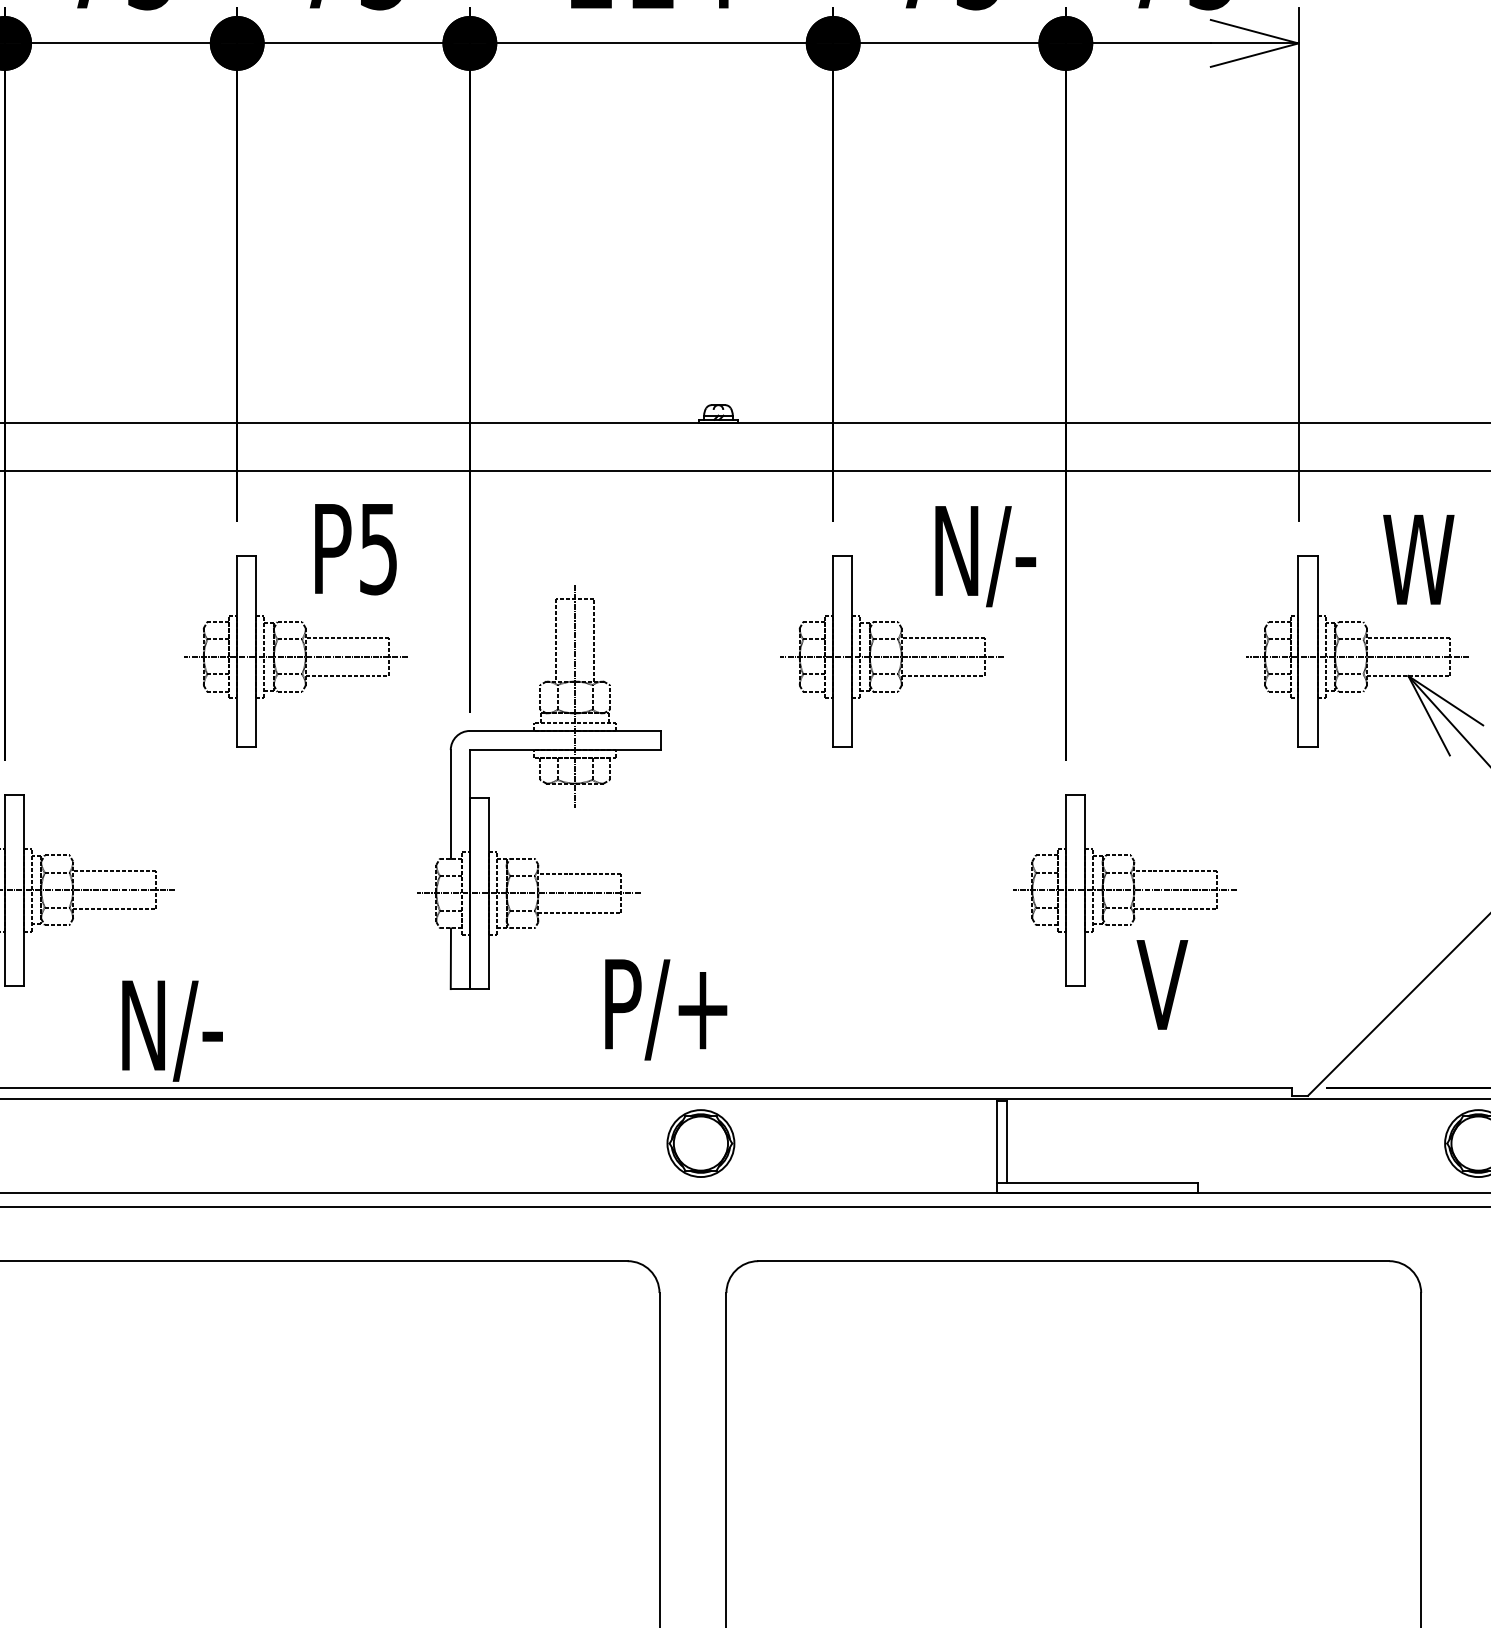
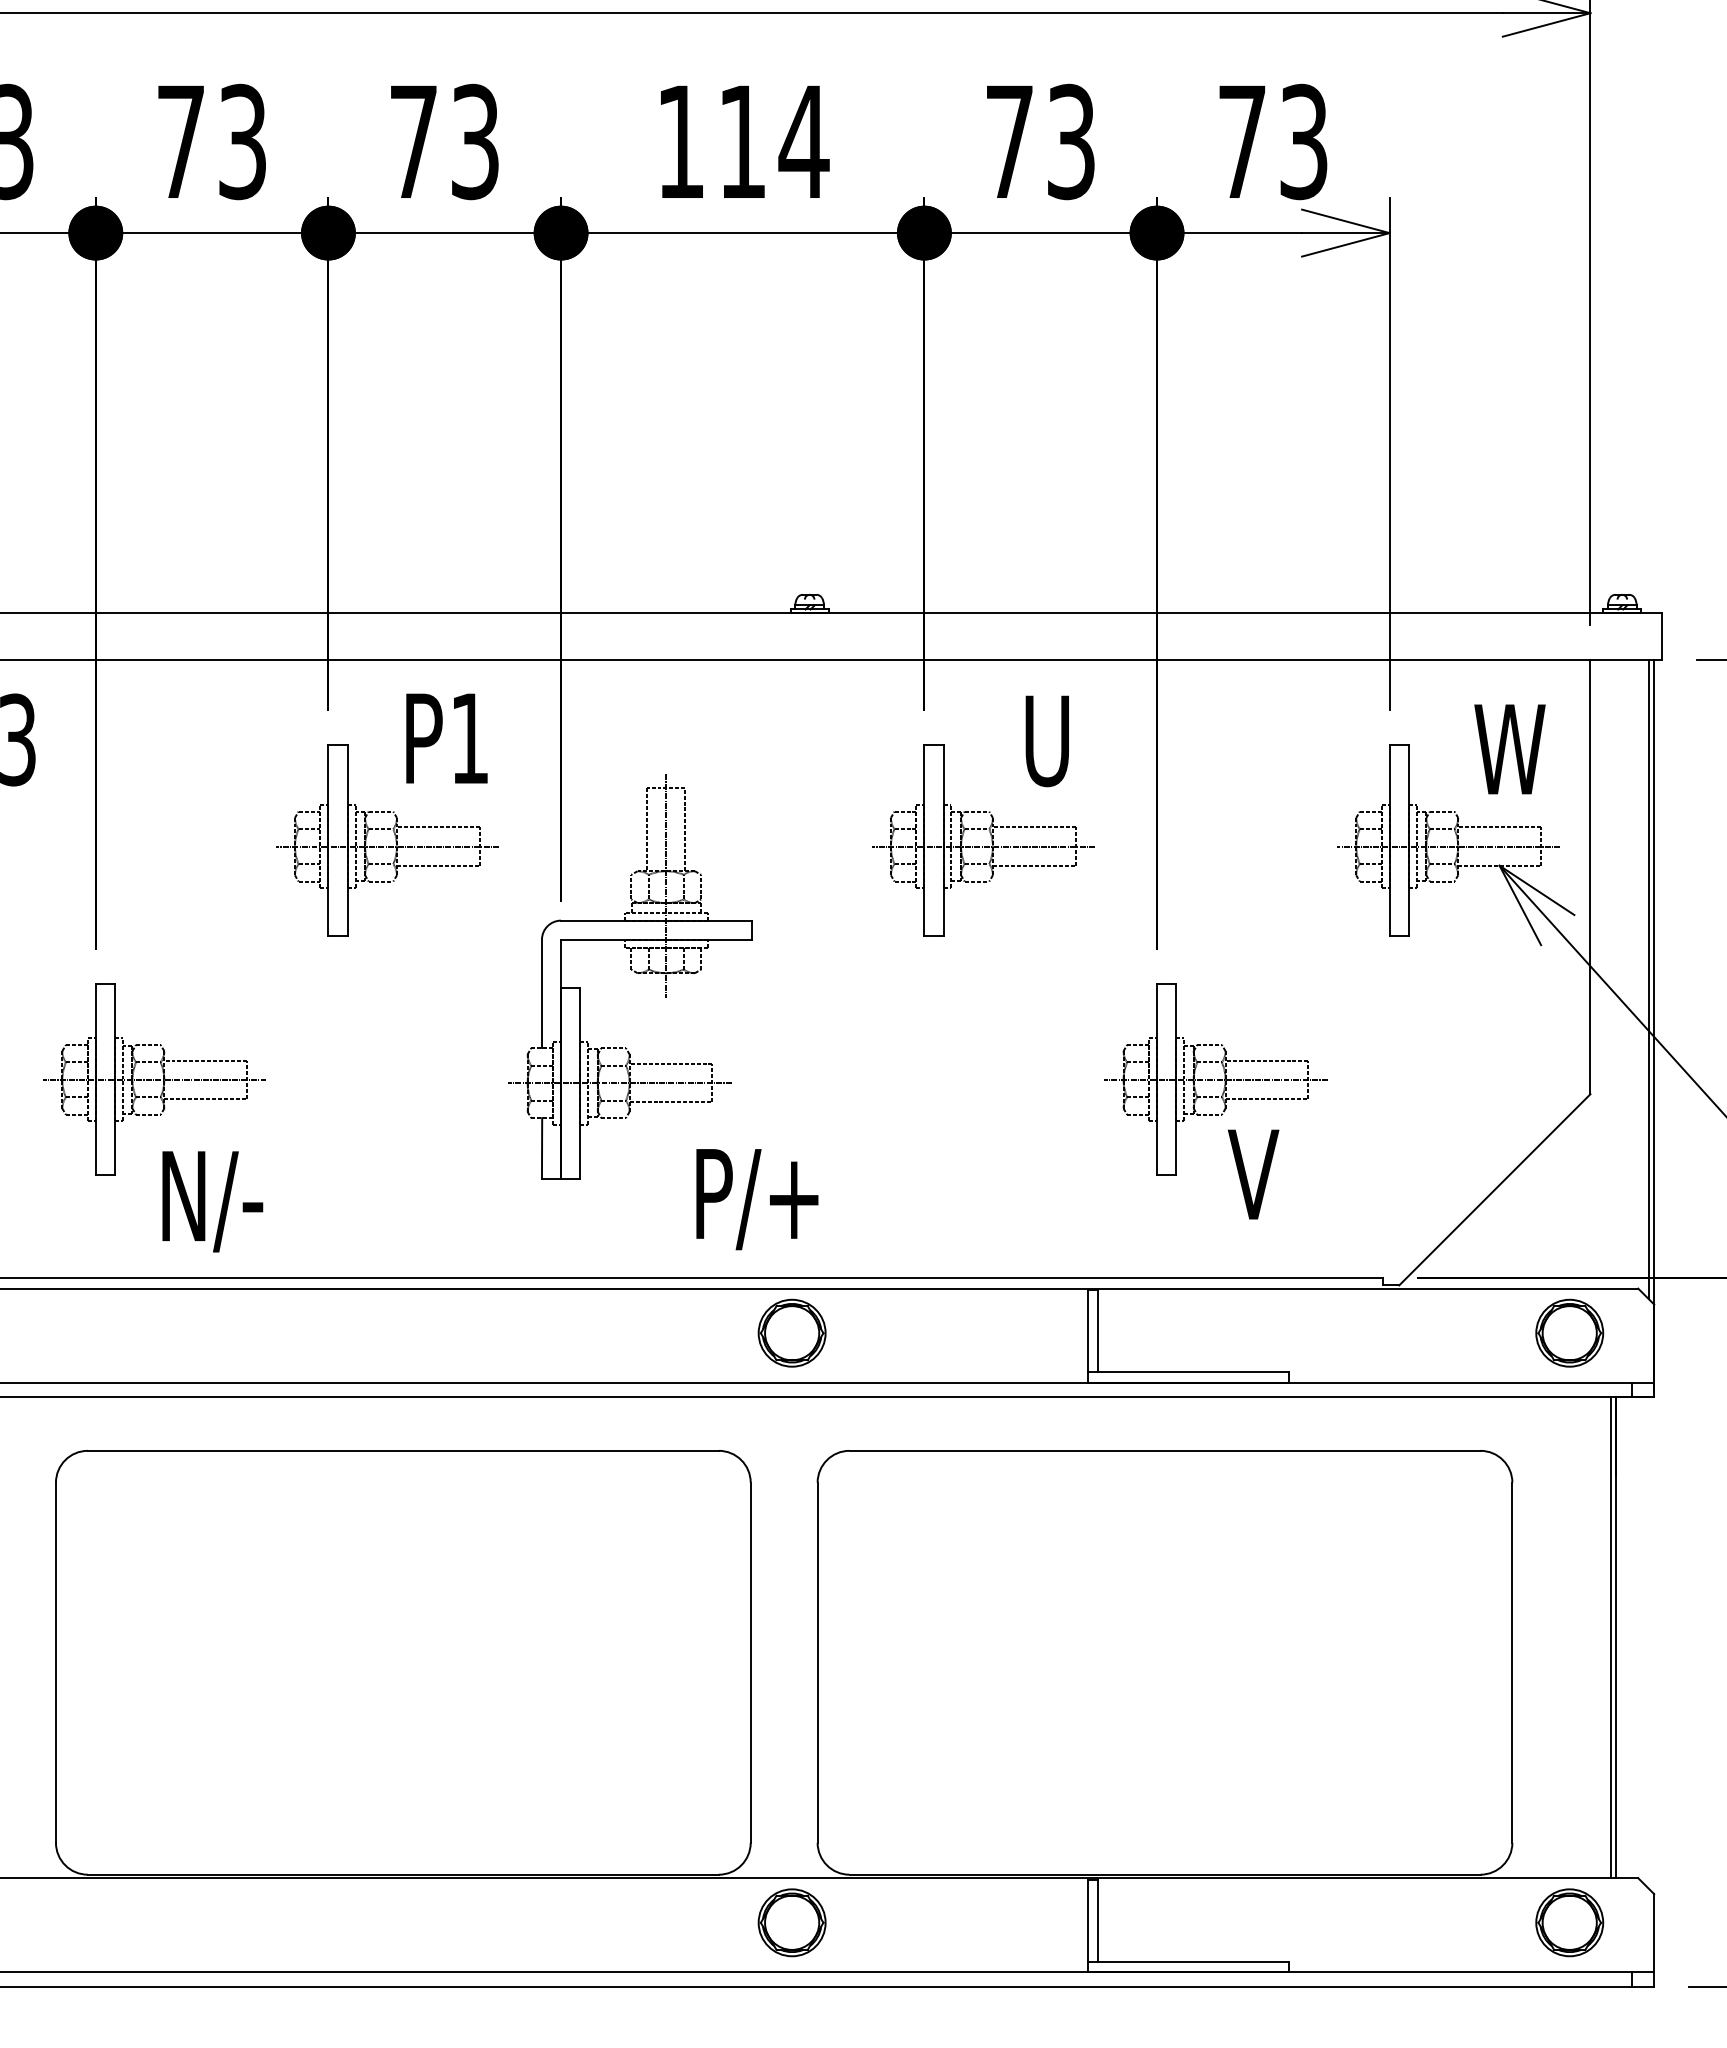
text: (378, 549) -> (469, 739), P5 -> P1
text: (985, 555) -> (1076, 745), N/- -> U
text: (172, 1030) -> (212, 1201), moved

